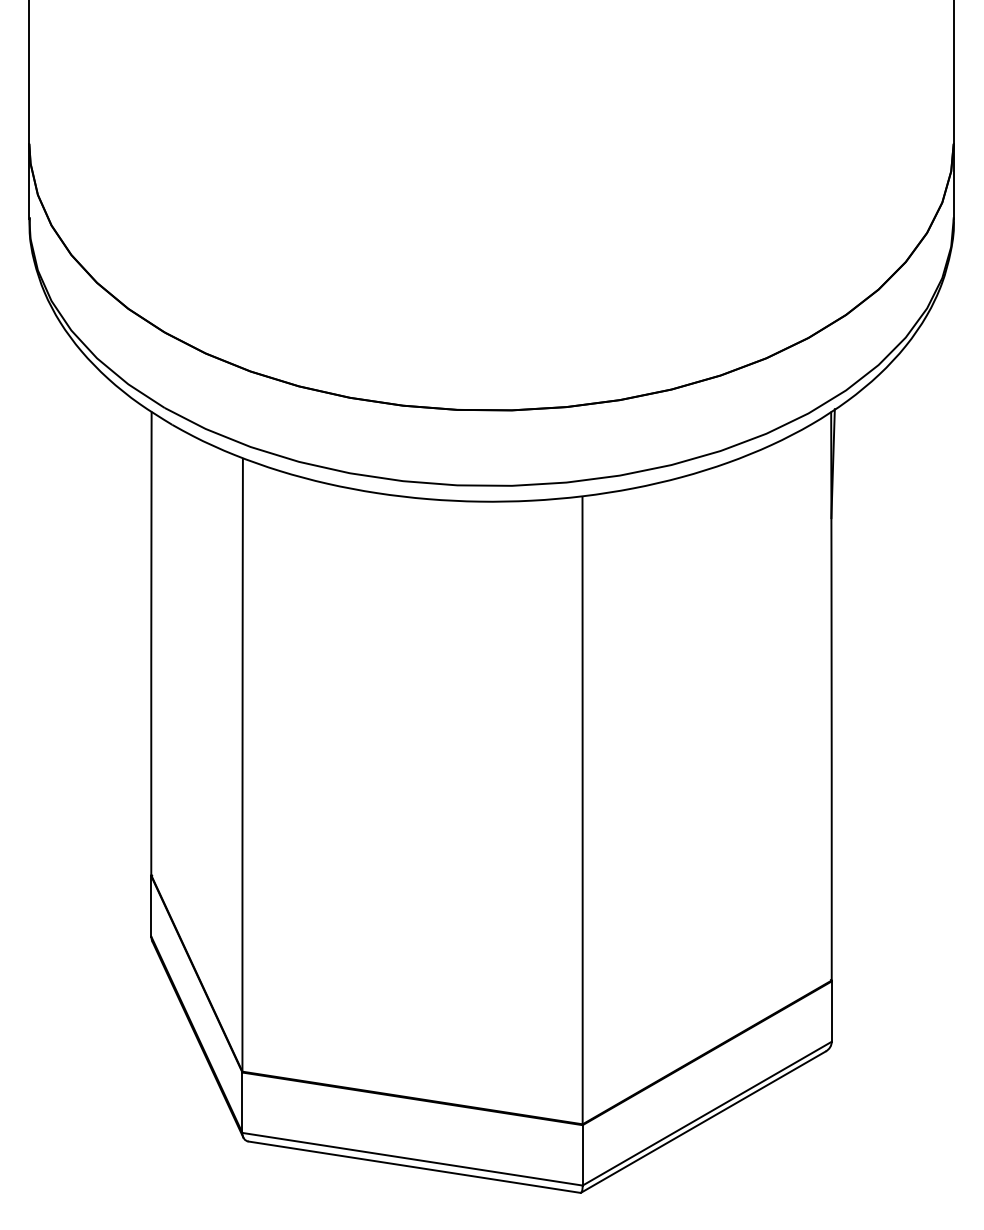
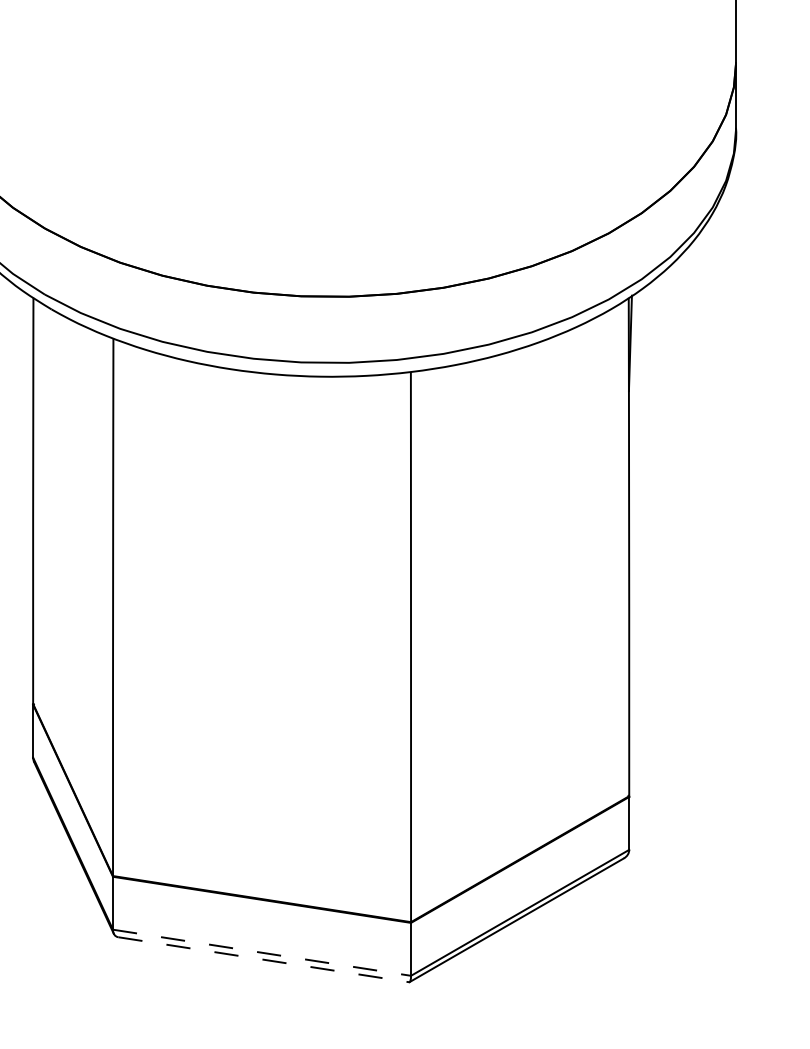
line: (413, 1159) -> (262, 952), solid -> dashed
line: (414, 1167) -> (263, 959), solid -> dashed

